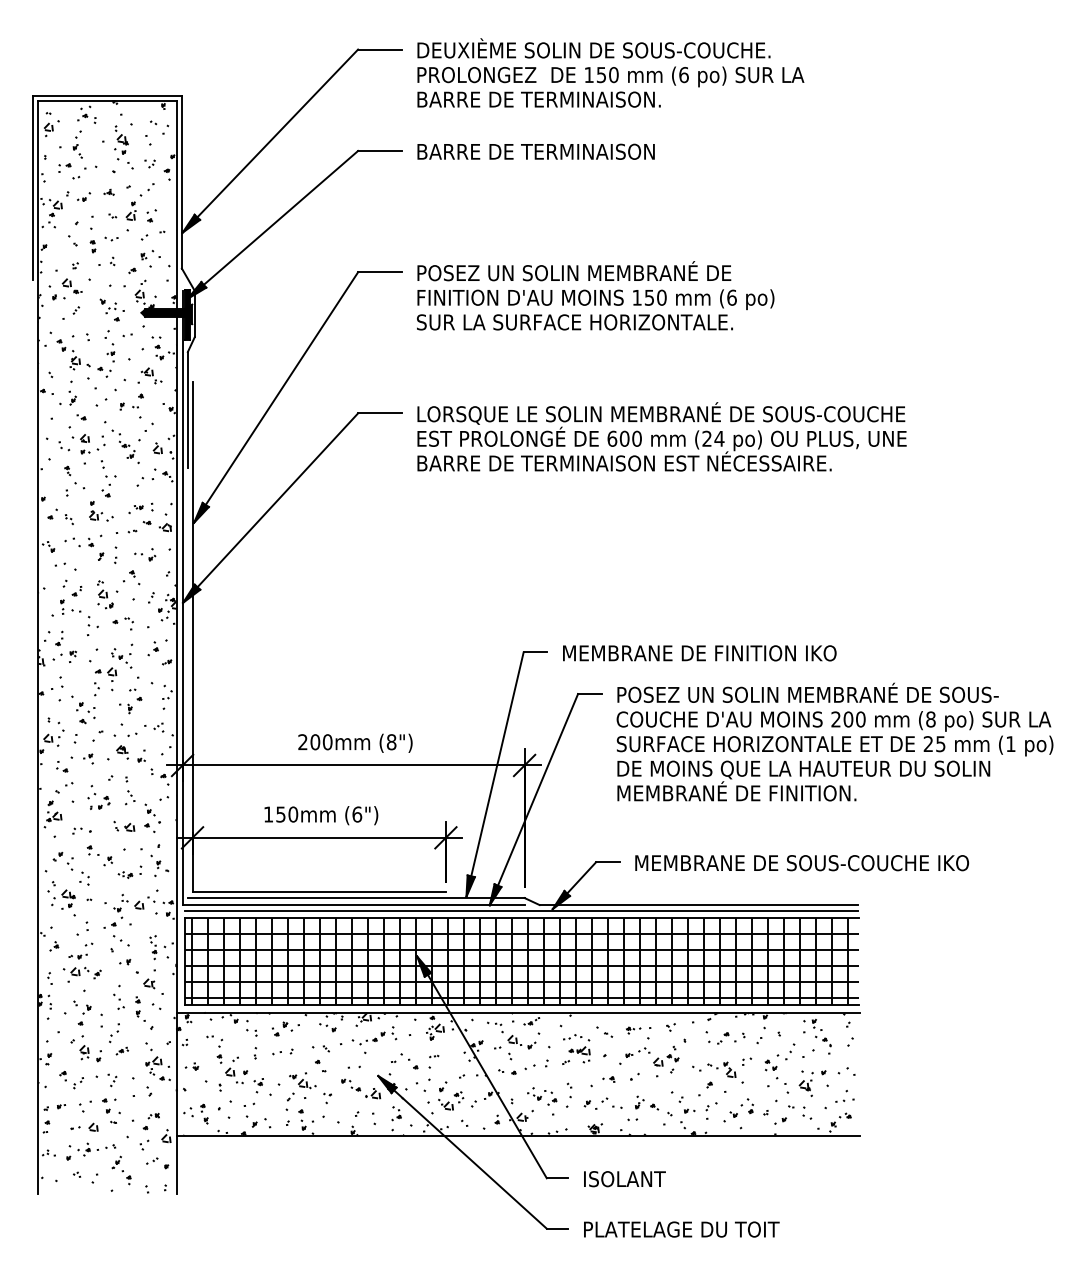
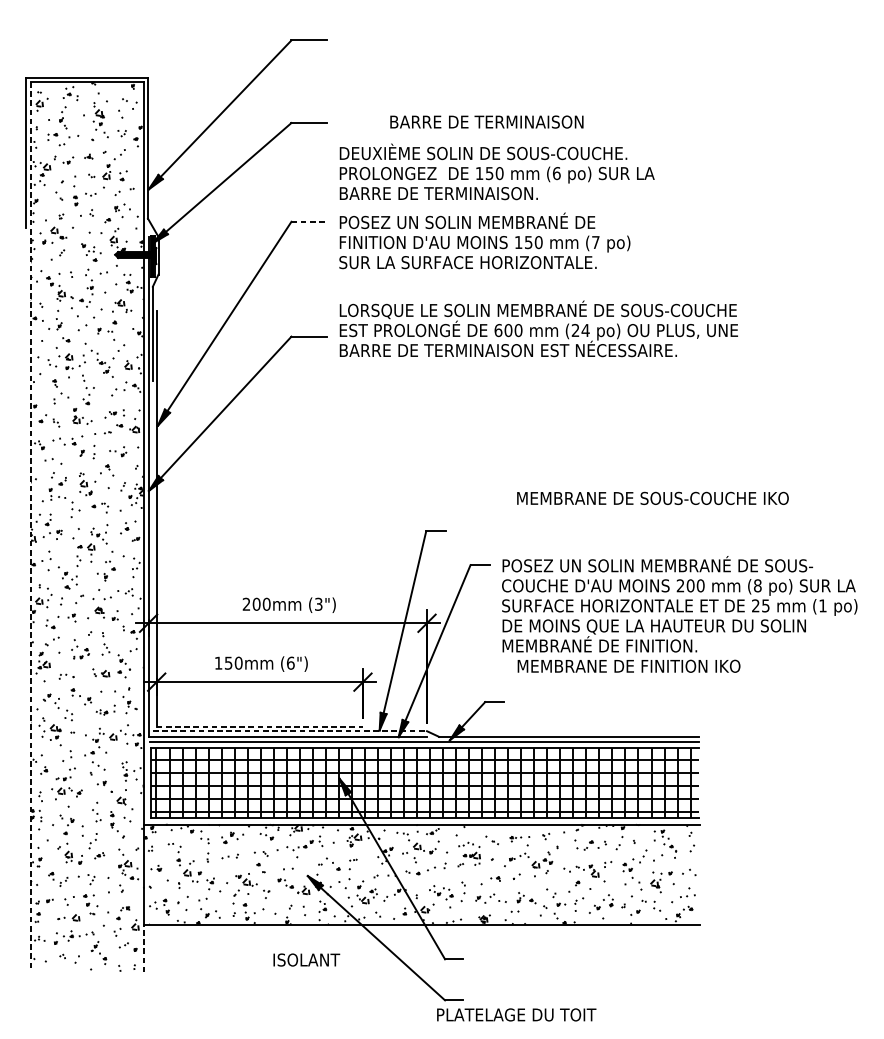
text: (610, 72) -> (496, 171), moved
text: (535, 151) -> (486, 121), moved
line: (380, 272) -> (309, 221), solid -> dashed
text: (731, 297) -> (595, 242), (6 -> (7
text: (661, 436) -> (538, 328), moved
line: (38, 647) -> (31, 527), solid -> dashed
text: (699, 653) -> (628, 666), moved
text: (391, 742) -> (318, 604), (8") -> (3")
text: (801, 863) -> (652, 498), moved
line: (319, 892) -> (260, 726), solid -> dashed
line: (356, 898) -> (290, 731), solid -> dashed
line: (176, 1164) -> (143, 948), solid -> dashed
text: (624, 1179) -> (306, 960), moved
text: (681, 1229) -> (516, 1014), moved

